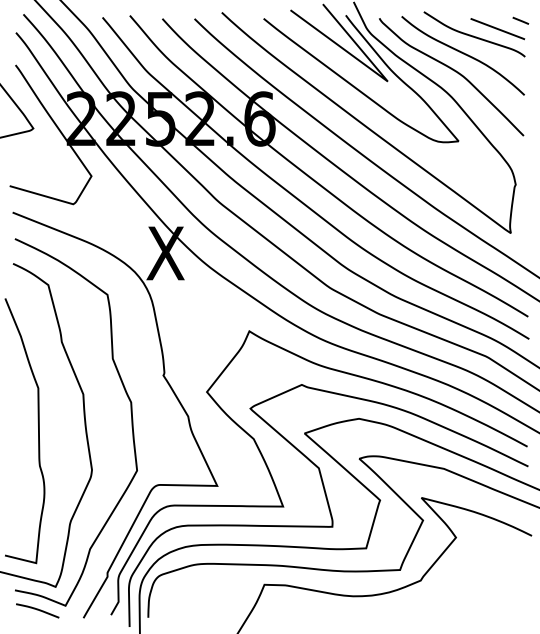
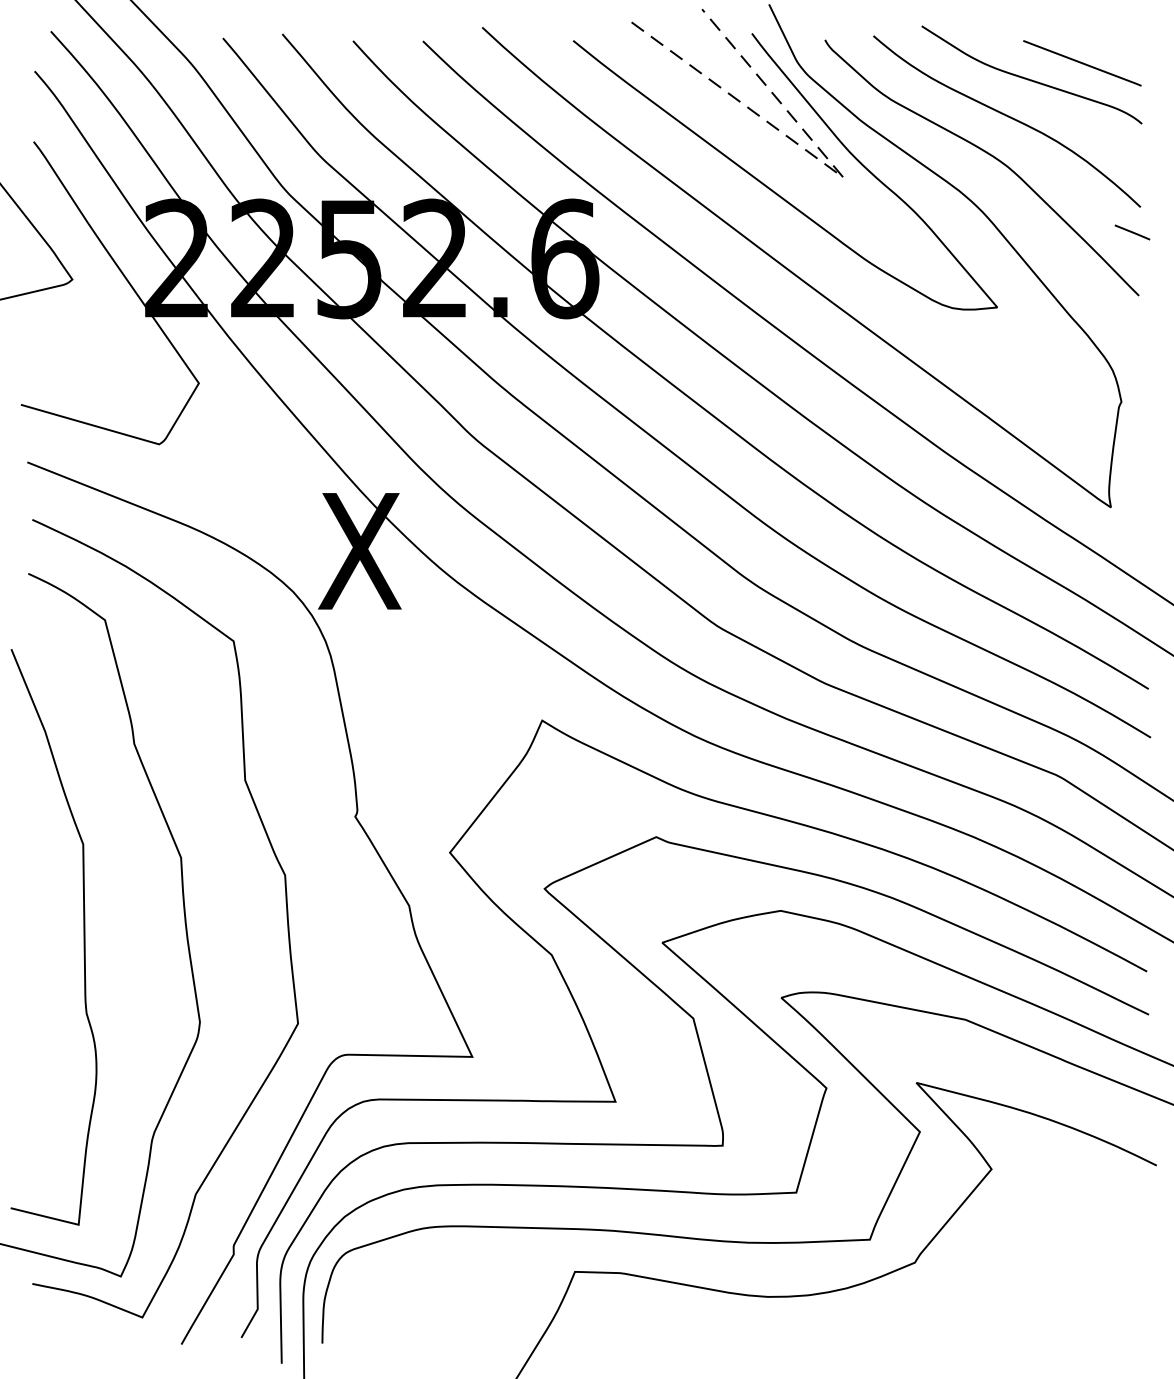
line: (520, 20) -> (1131, 231), moved
line: (380, 76) -> (827, 166), solid -> dashed
curve: (37, 610) -> (81, 1327), removed

